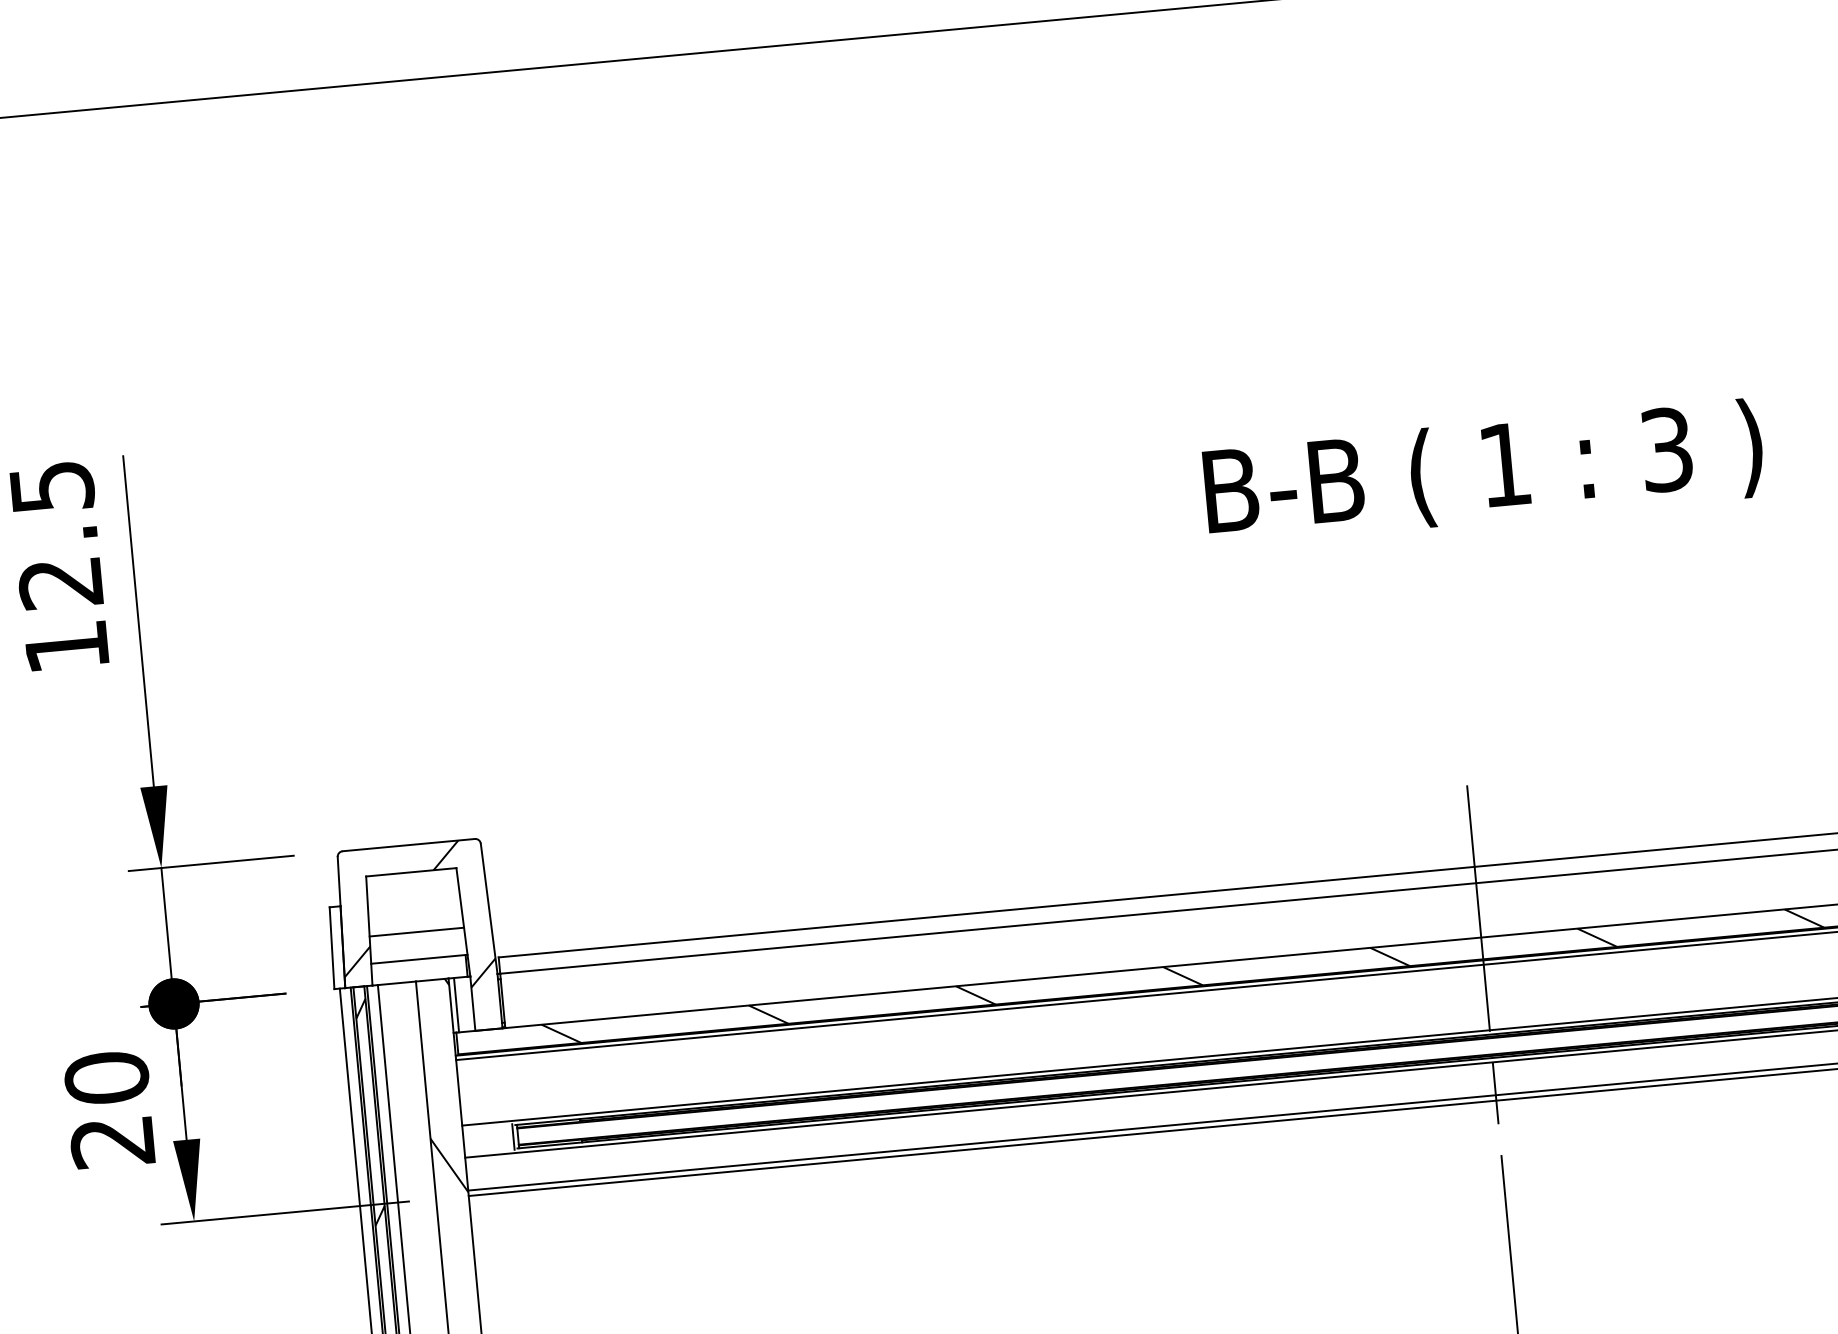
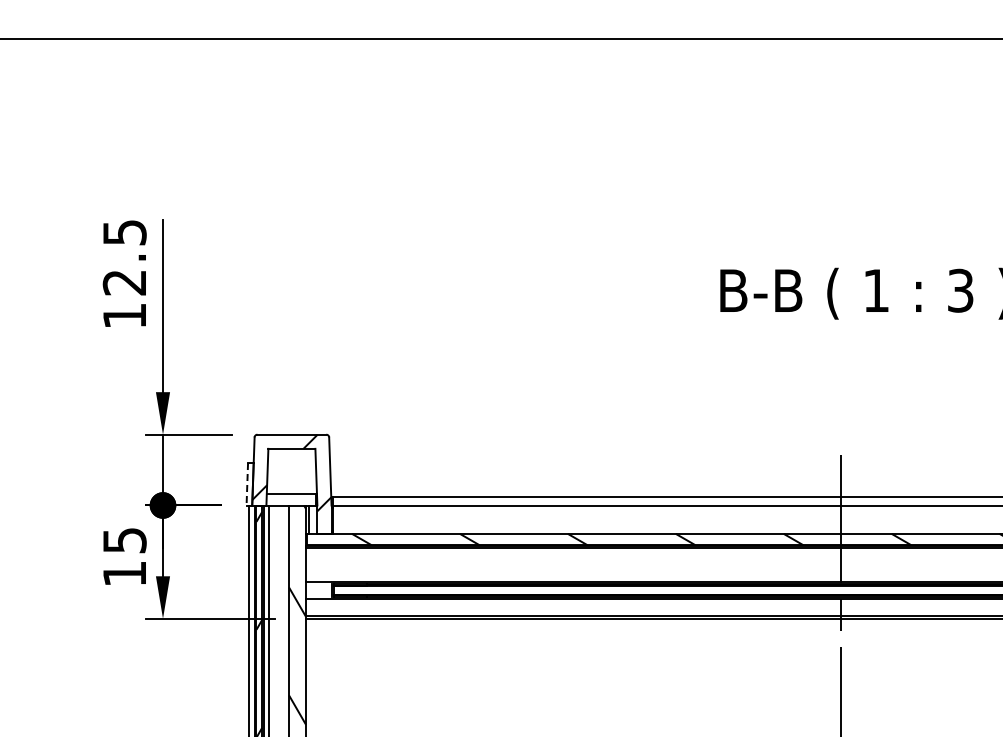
line: (416, 933) -> (291, 480), removed
line: (332, 948) -> (247, 484), solid -> dashed
text: (109, 1108) -> (124, 556), 20 -> 15

